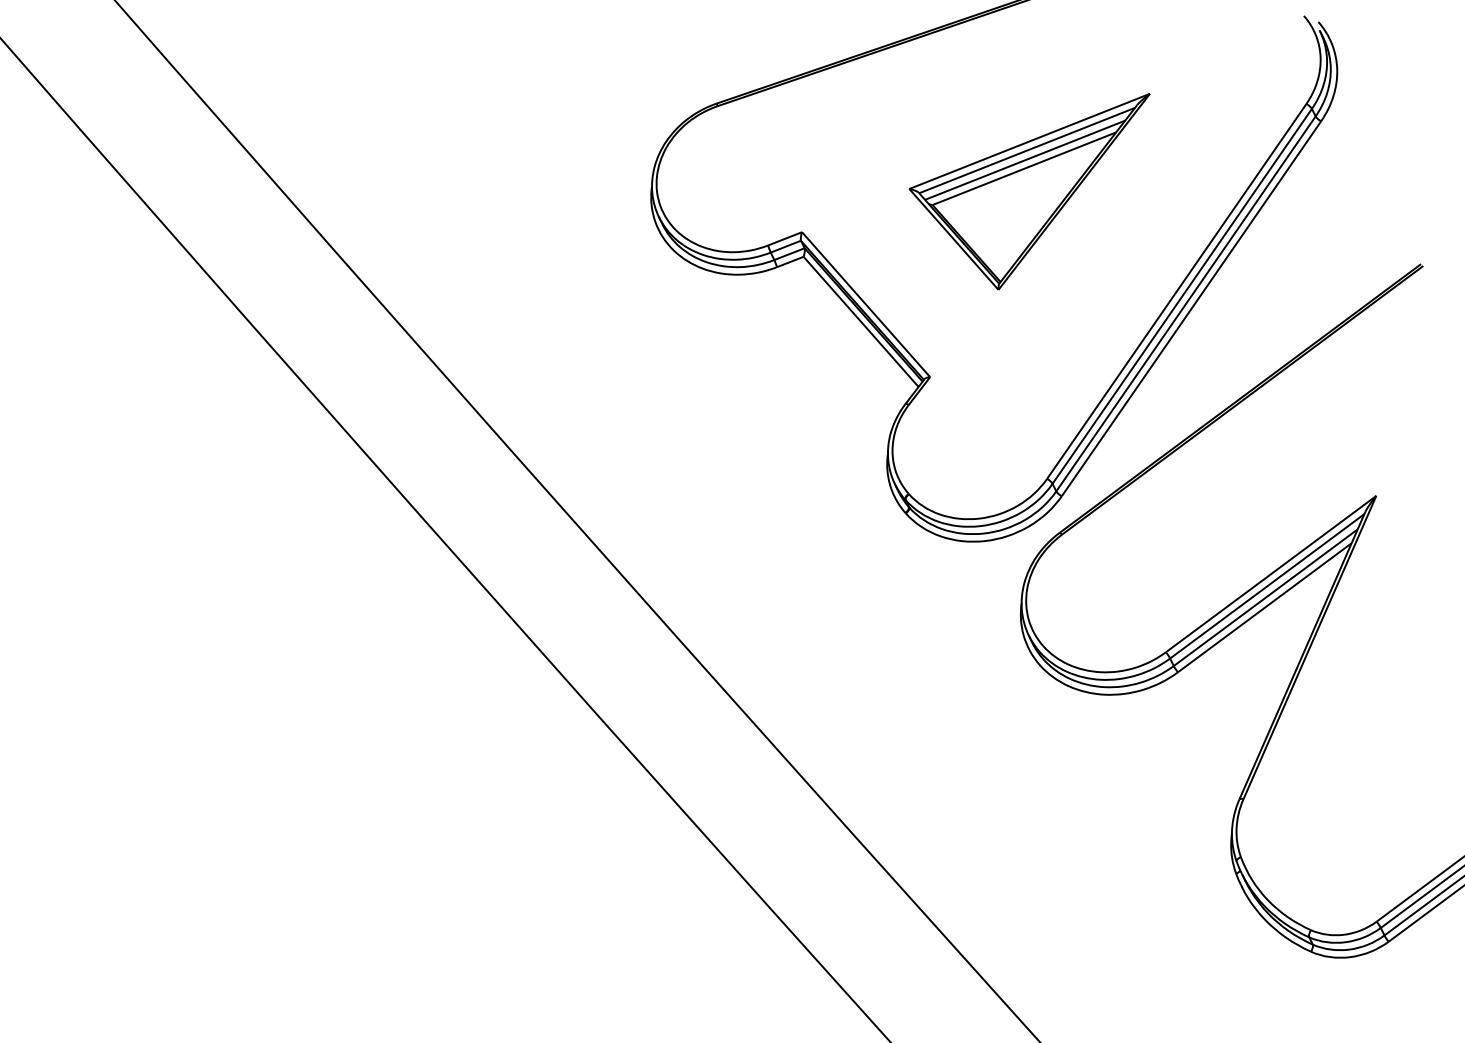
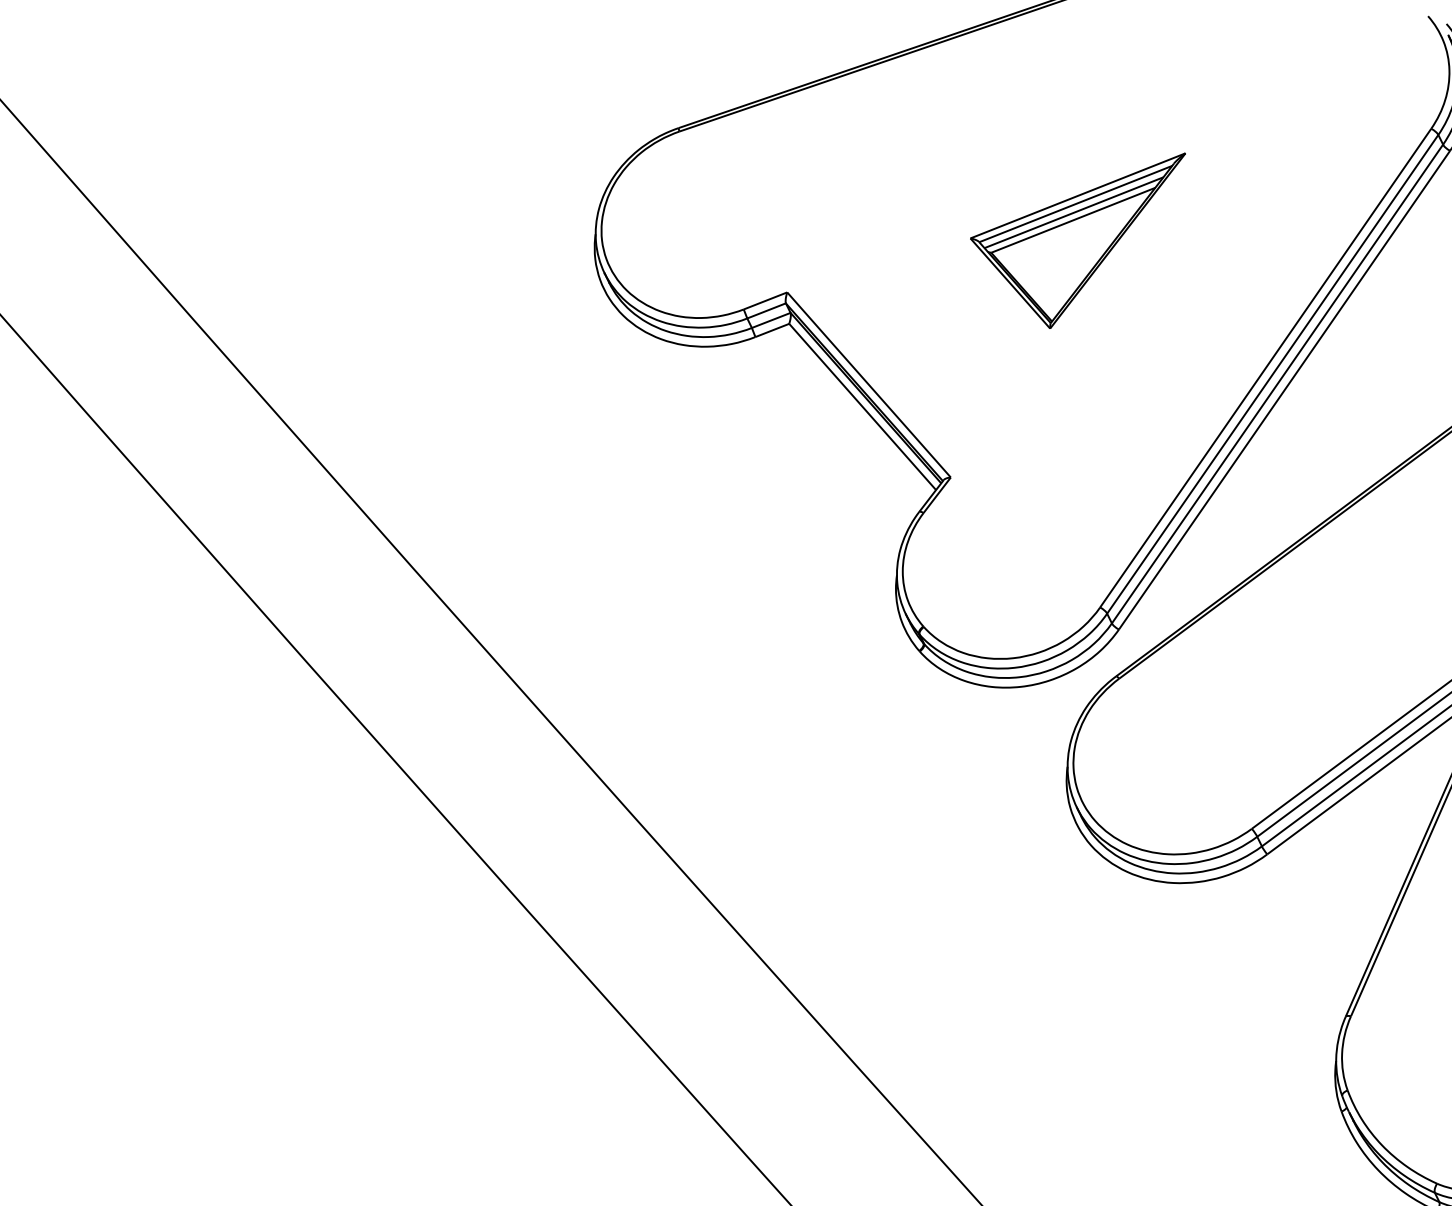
part: (1029, 191) -> (1077, 240), size x0.7

